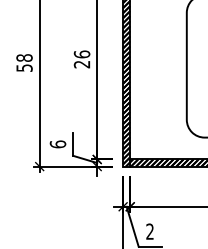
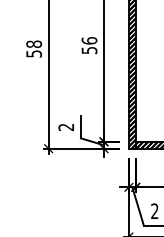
text: (81, 64) -> (88, 50), 26 -> 56
text: (57, 144) -> (65, 127), 6 -> 2

